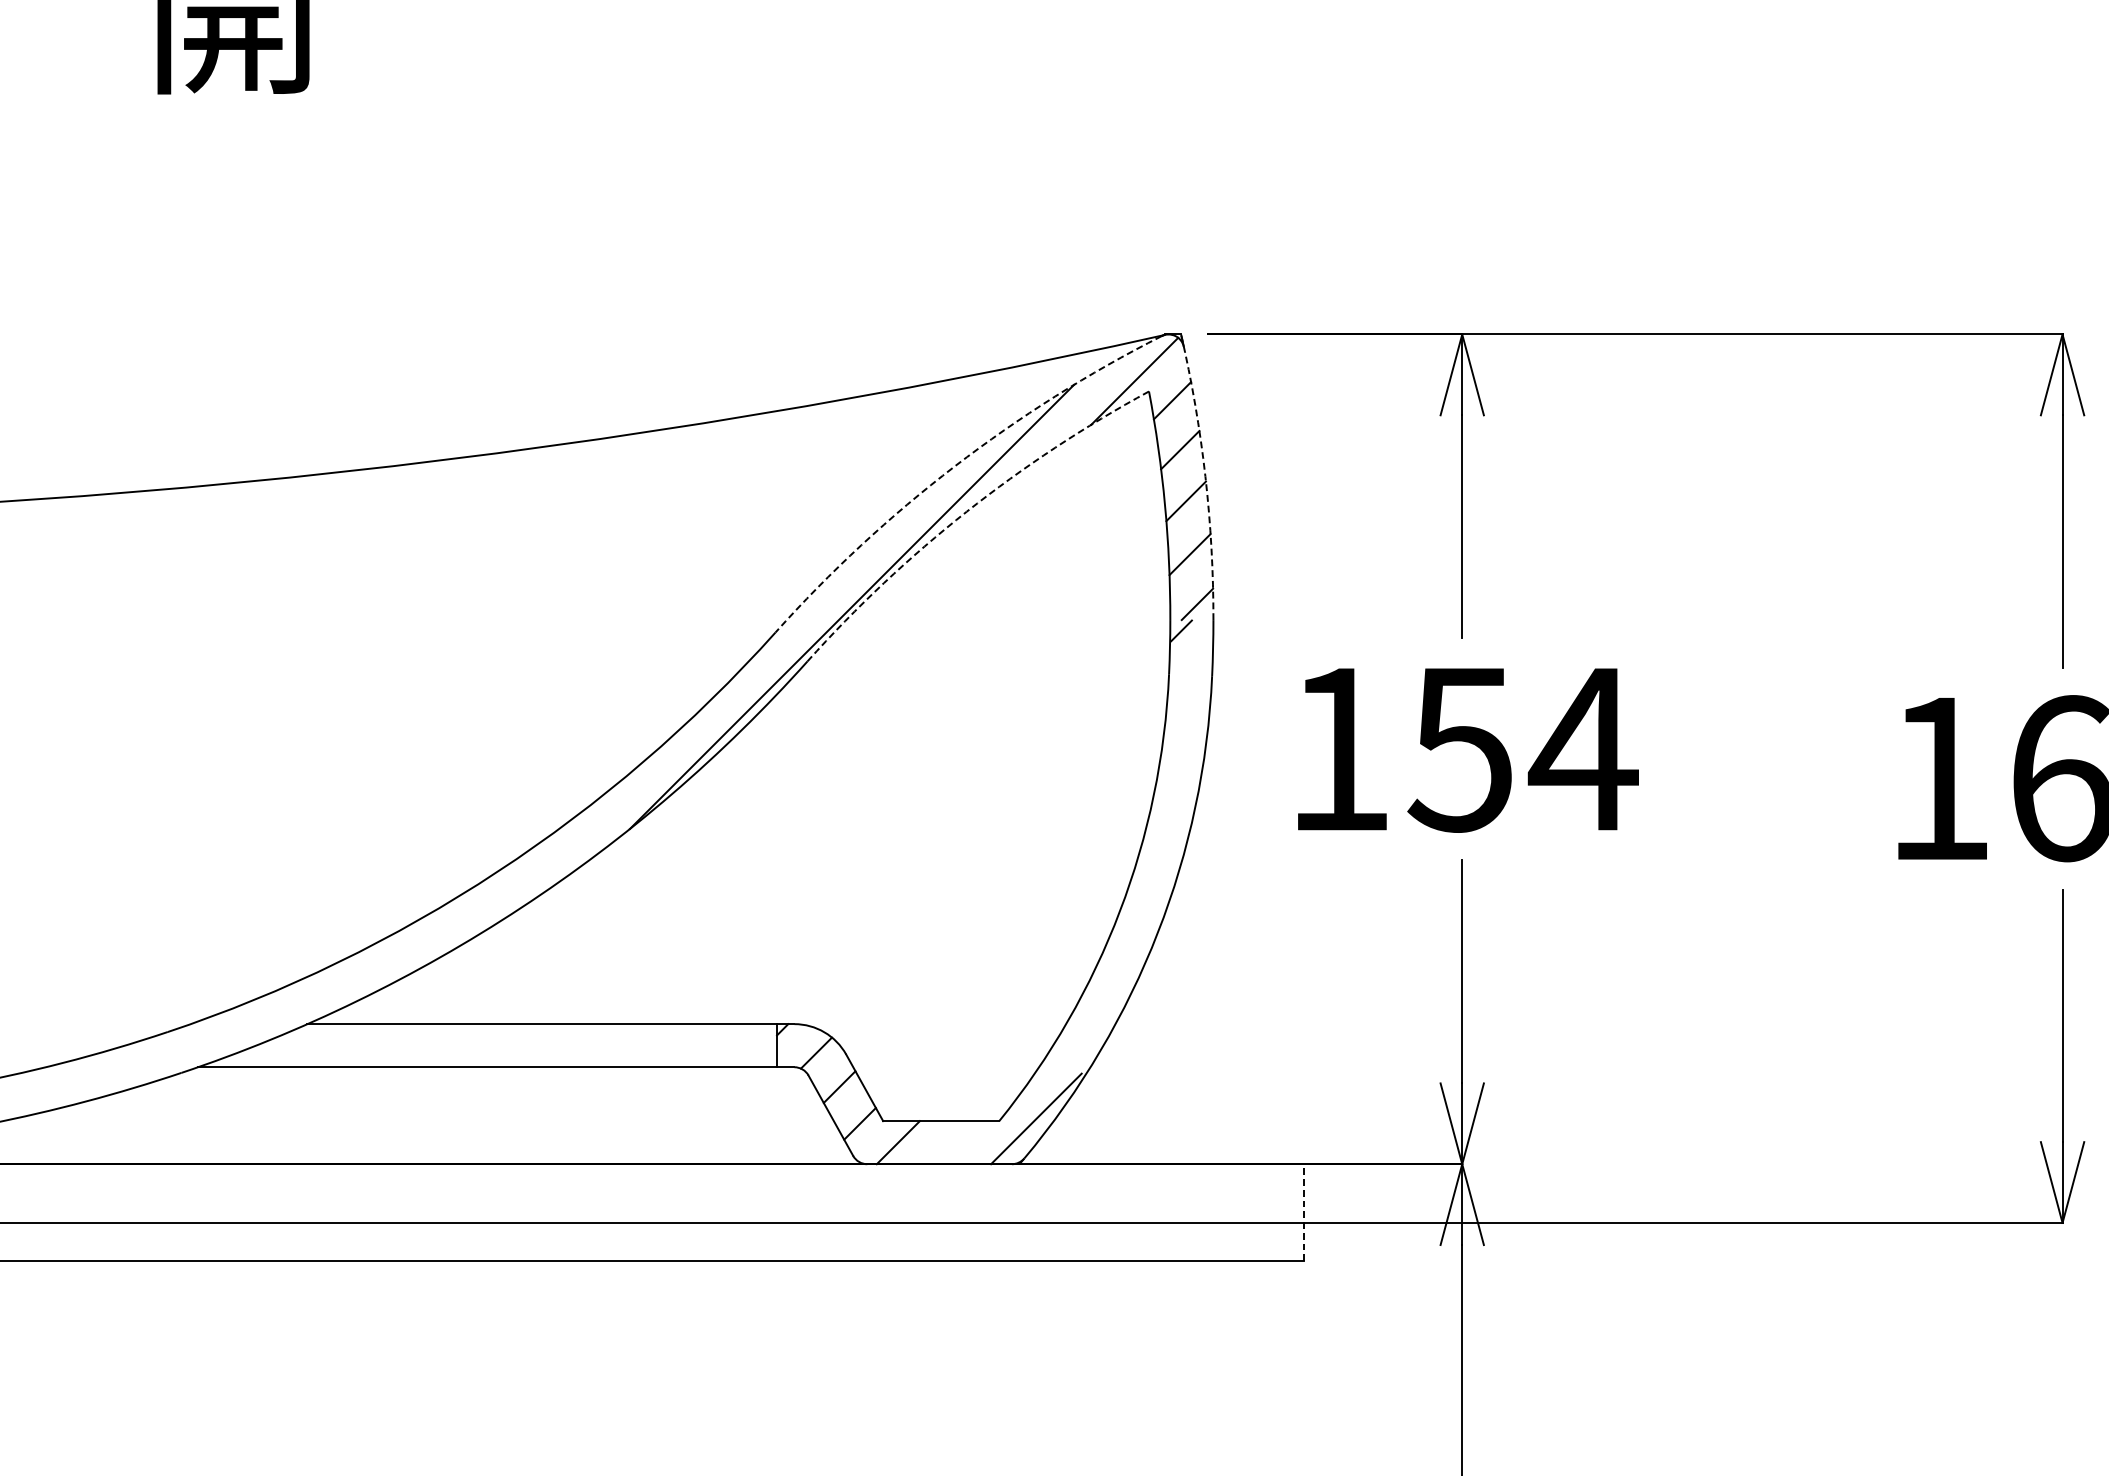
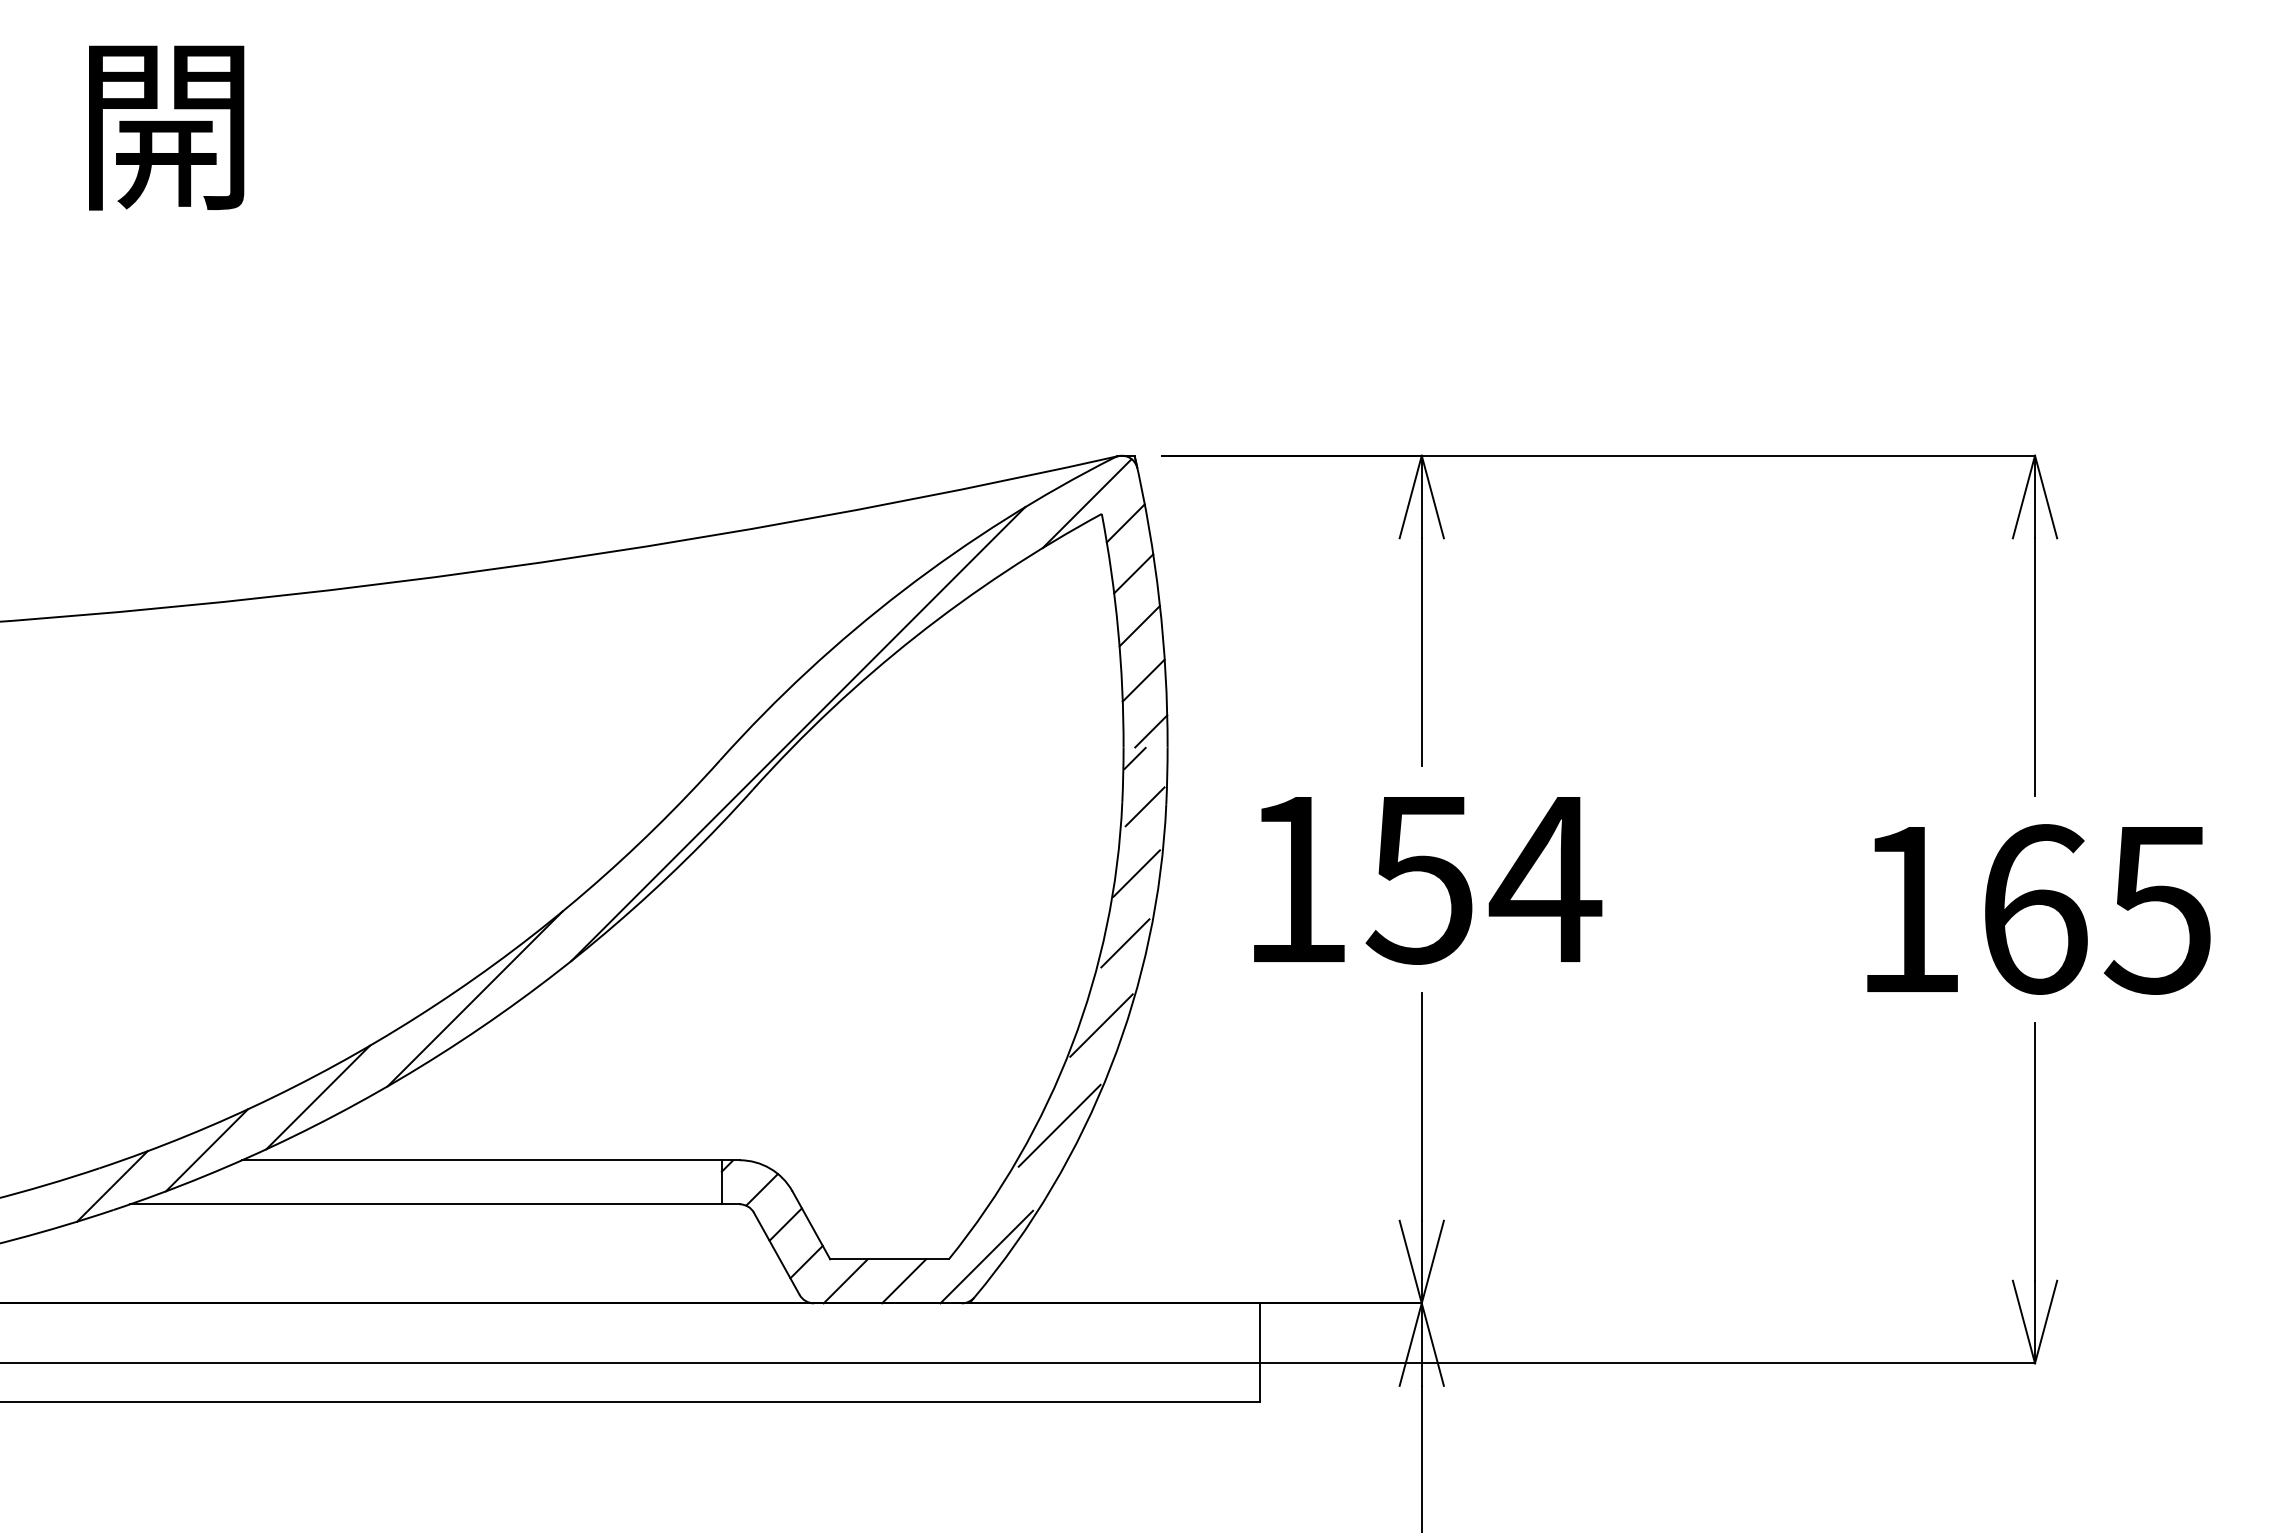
arc: (954, 466) -> (903, 590), dashed -> solid
arc: (1205, 476) -> (1159, 600), dashed -> solid
arc: (966, 511) -> (915, 636), dashed -> solid
line: (1190, 677) -> (1144, 806), added
line: (1182, 743) -> (1136, 873), added
line: (1172, 811) -> (1125, 943), added
line: (534, 865) -> (474, 998), added
line: (1148, 892) -> (1101, 1025), added
line: (381, 962) -> (317, 1097), added
line: (1107, 990) -> (1059, 1125), added
line: (272, 1014) -> (206, 1150), added
line: (180, 1049) -> (112, 1186), added
line: (955, 1142) -> (904, 1281), added
line: (1304, 1212) -> (1260, 1352), dashed -> solid

